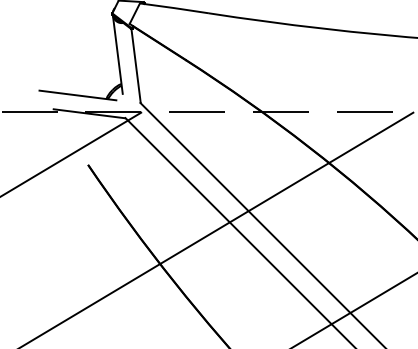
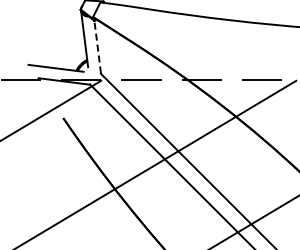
line: (135, 65) -> (97, 46), solid -> dashed

